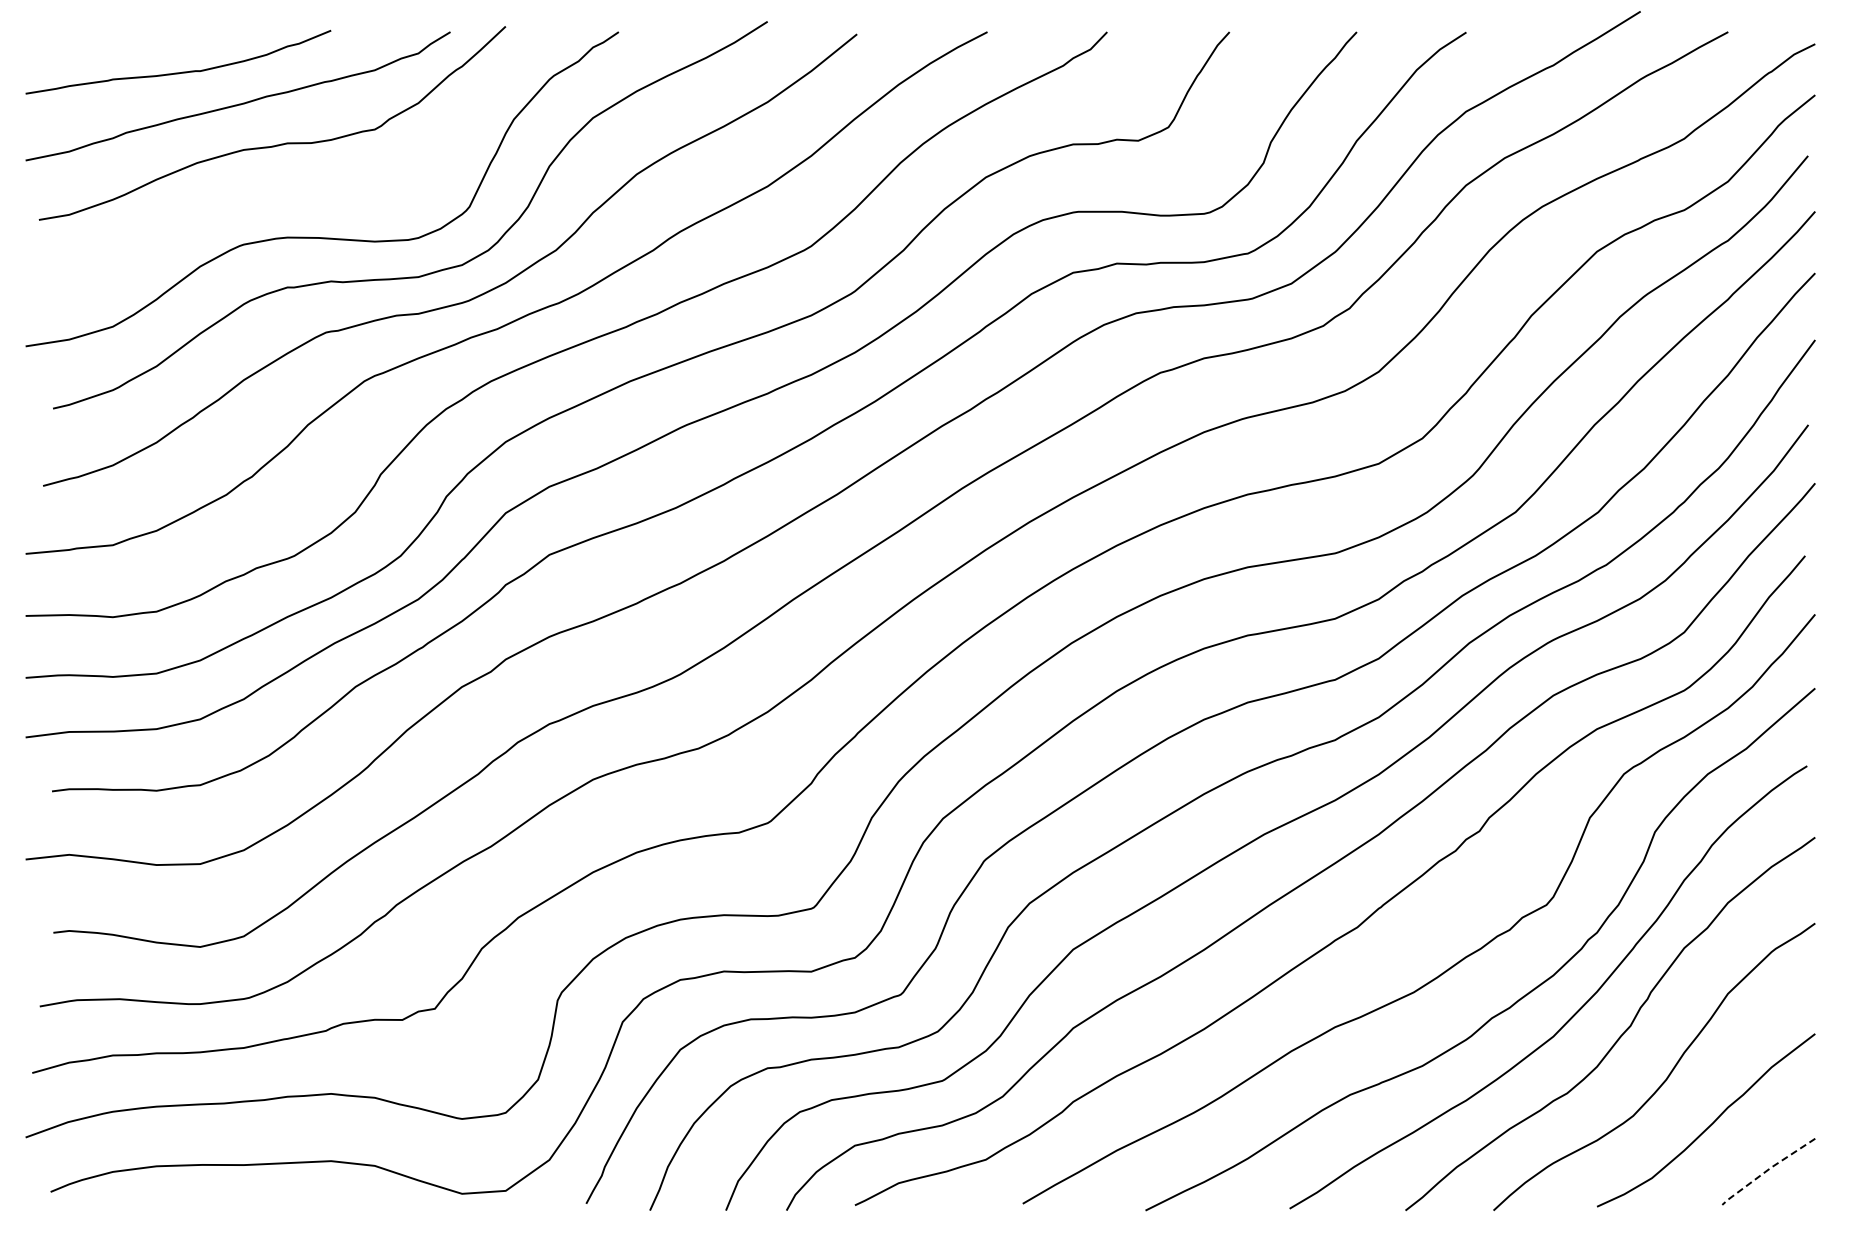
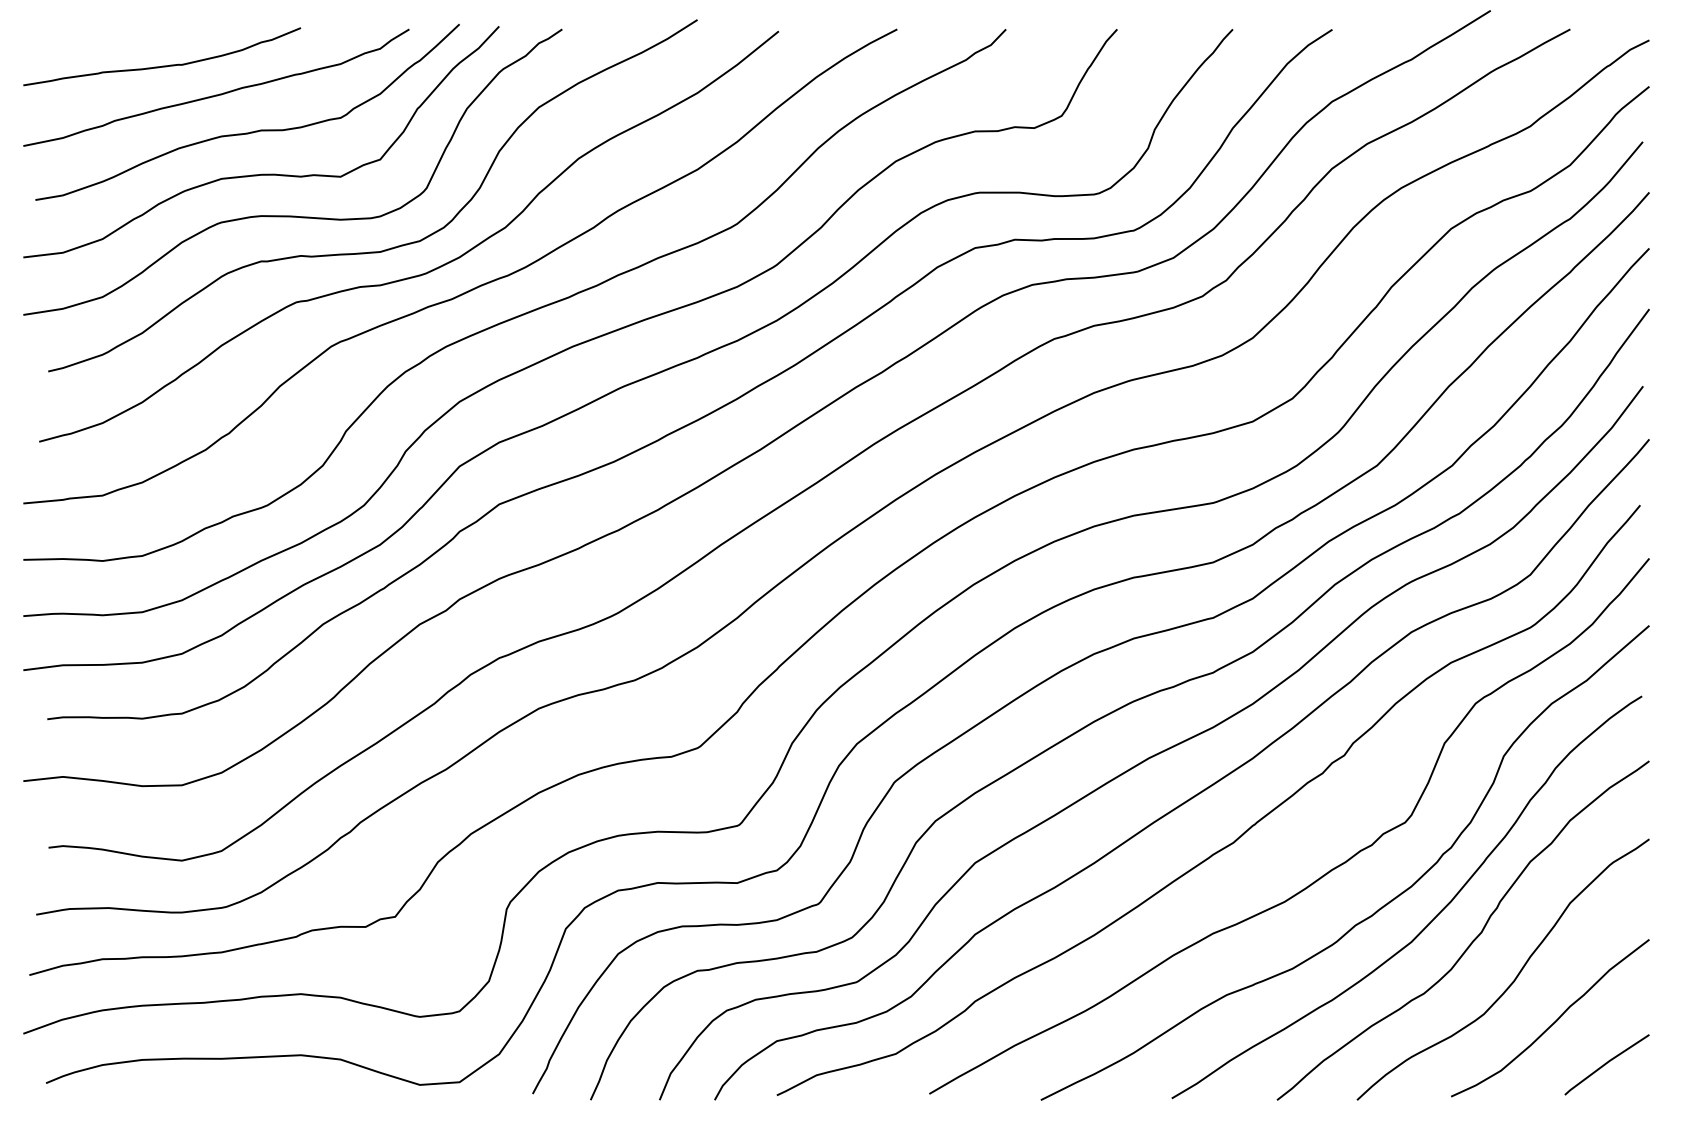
curve: (287, 191) -> (261, 174), added
line: (1767, 1170) -> (1605, 1063), dashed -> solid

